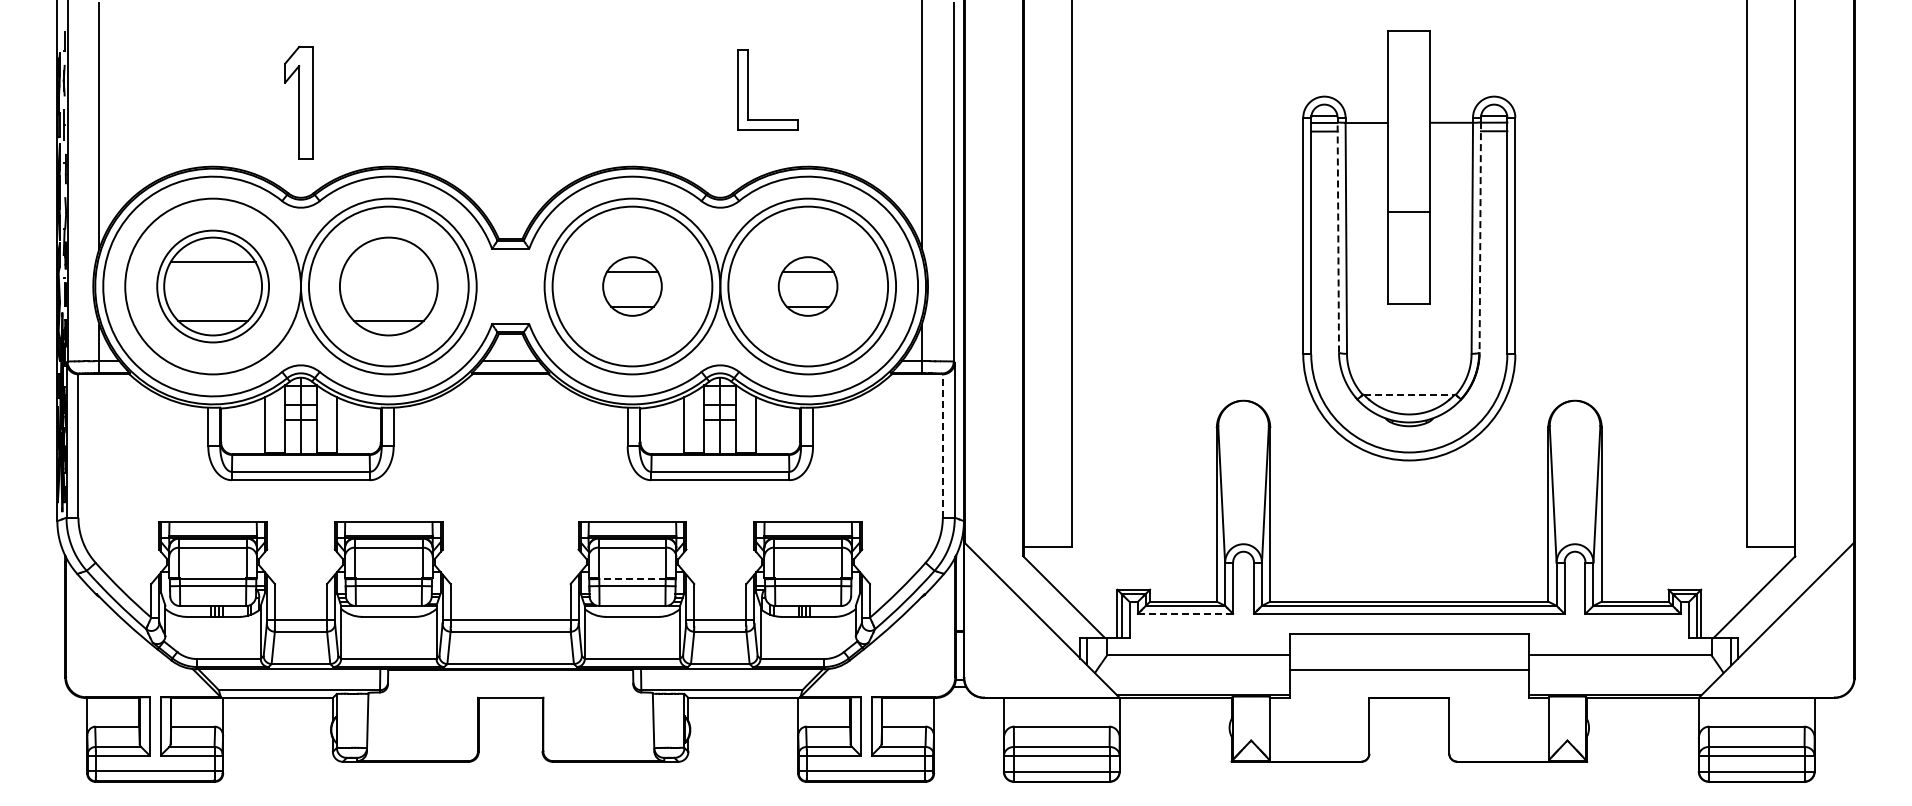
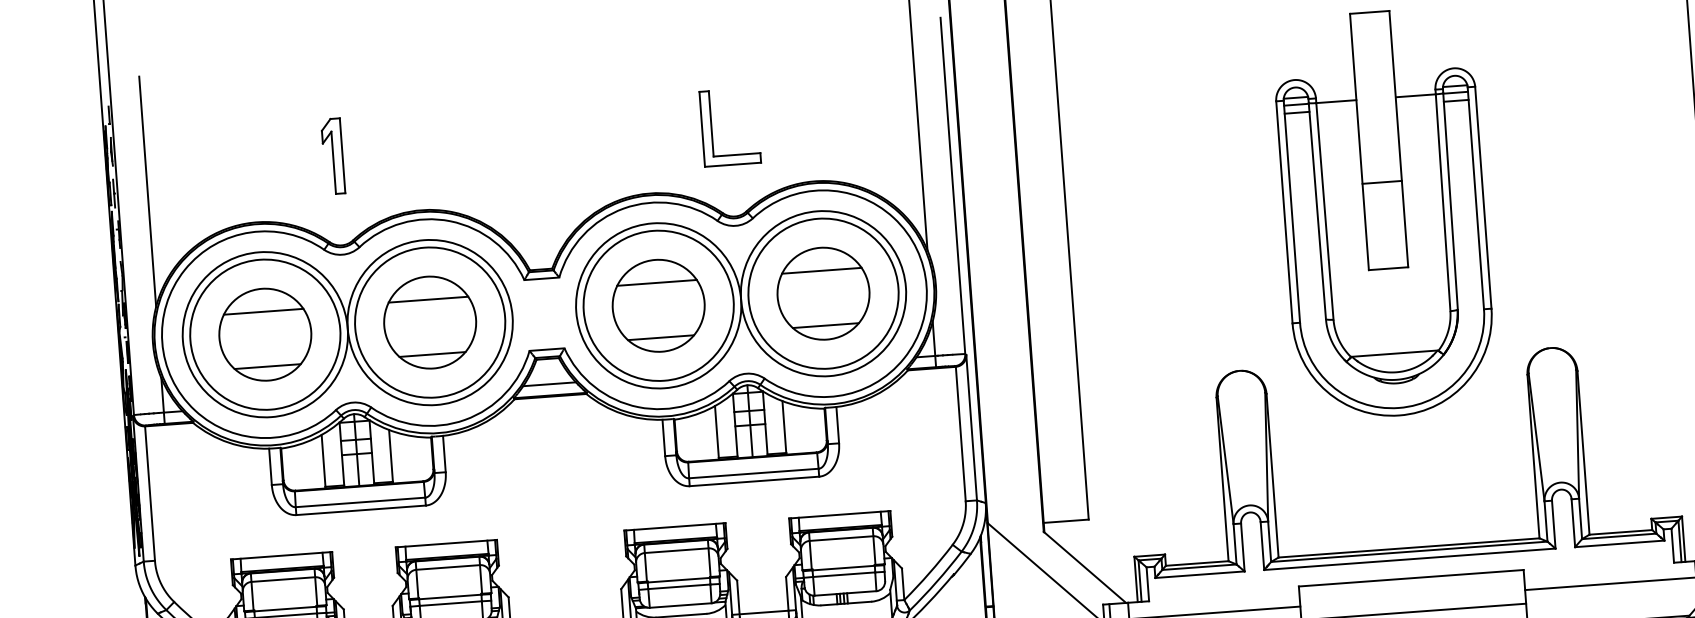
part: (748, 89) -> (711, 128), moved
part: (298, 102) -> (332, 156), size x0.71
line: (1338, 236) -> (1317, 210), dashed -> solid
line: (1480, 237) -> (1450, 201), dashed -> solid
line: (388, 262) -> (428, 300), added
circle: (213, 286) -> (265, 334), size x1.43
part: (632, 286) -> (658, 305), size x1.67
part: (807, 286) -> (822, 293), size x1.67
line: (1409, 394) -> (1394, 353), dashed -> solid
line: (942, 446) -> (960, 434), dashed -> solid
line: (631, 579) -> (677, 580), dashed -> solid
line: (1185, 613) -> (1199, 574), dashed -> solid

